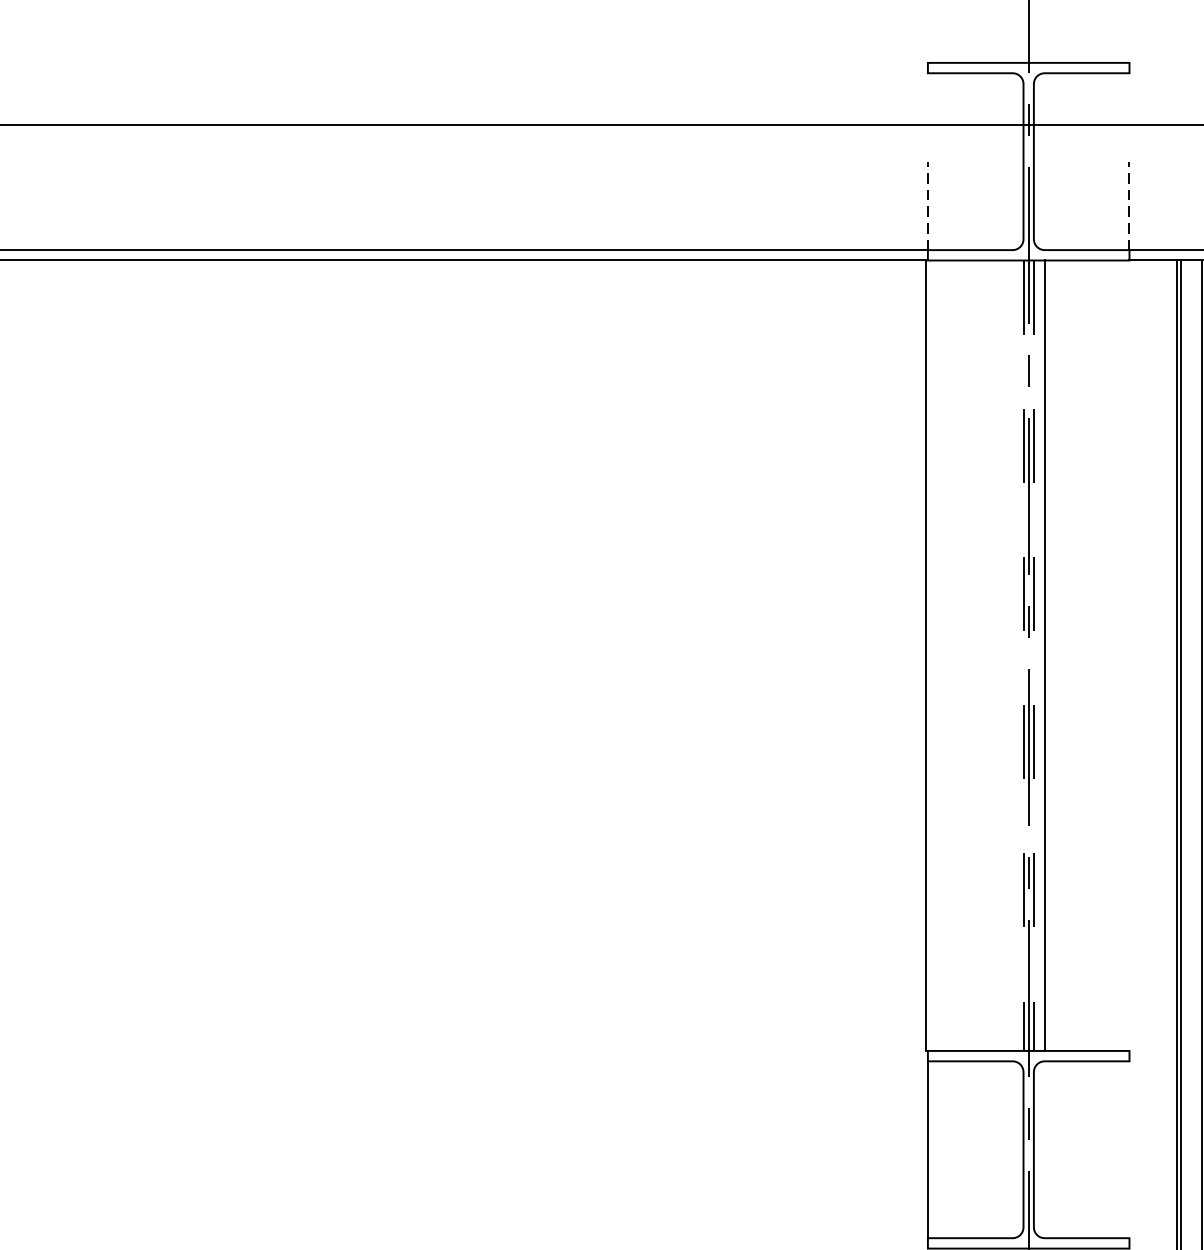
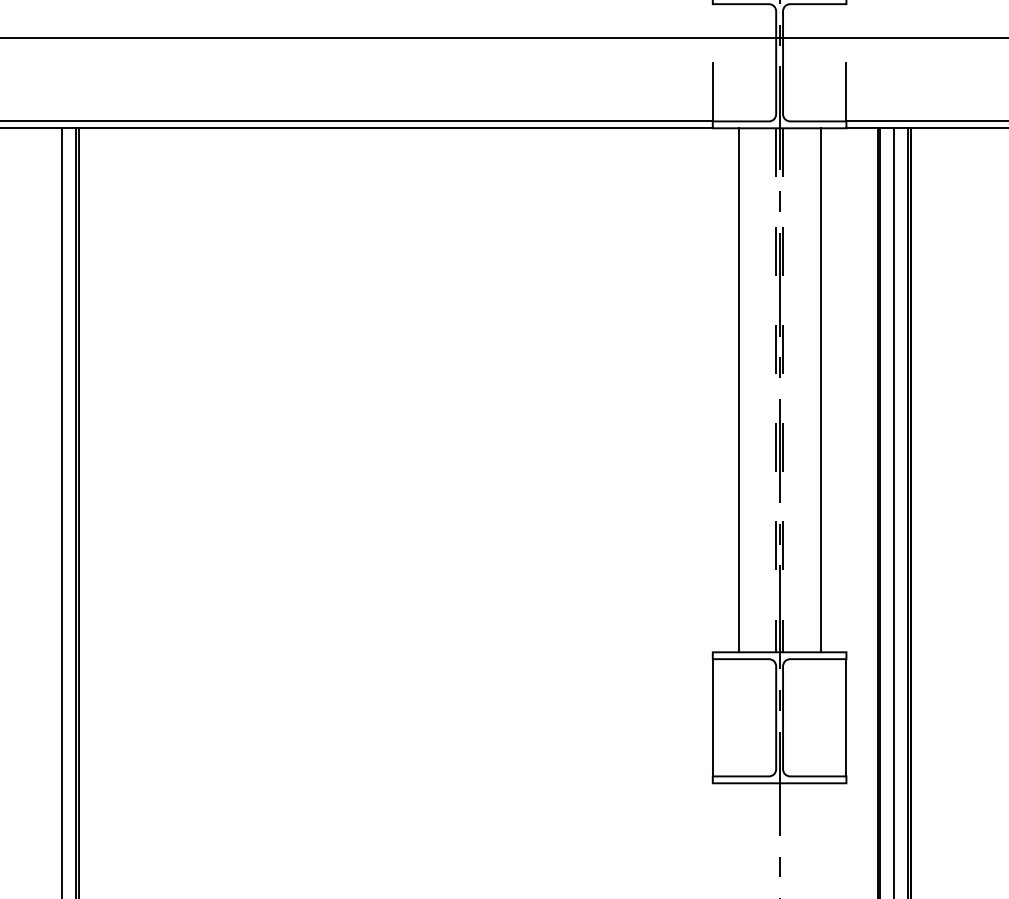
line: (927, 204) -> (712, 91), dashed -> solid
line: (1129, 204) -> (846, 91), dashed -> solid
line: (925, 656) -> (738, 390), moved
line: (1045, 656) -> (820, 390), moved
line: (1129, 1149) -> (846, 717), added

